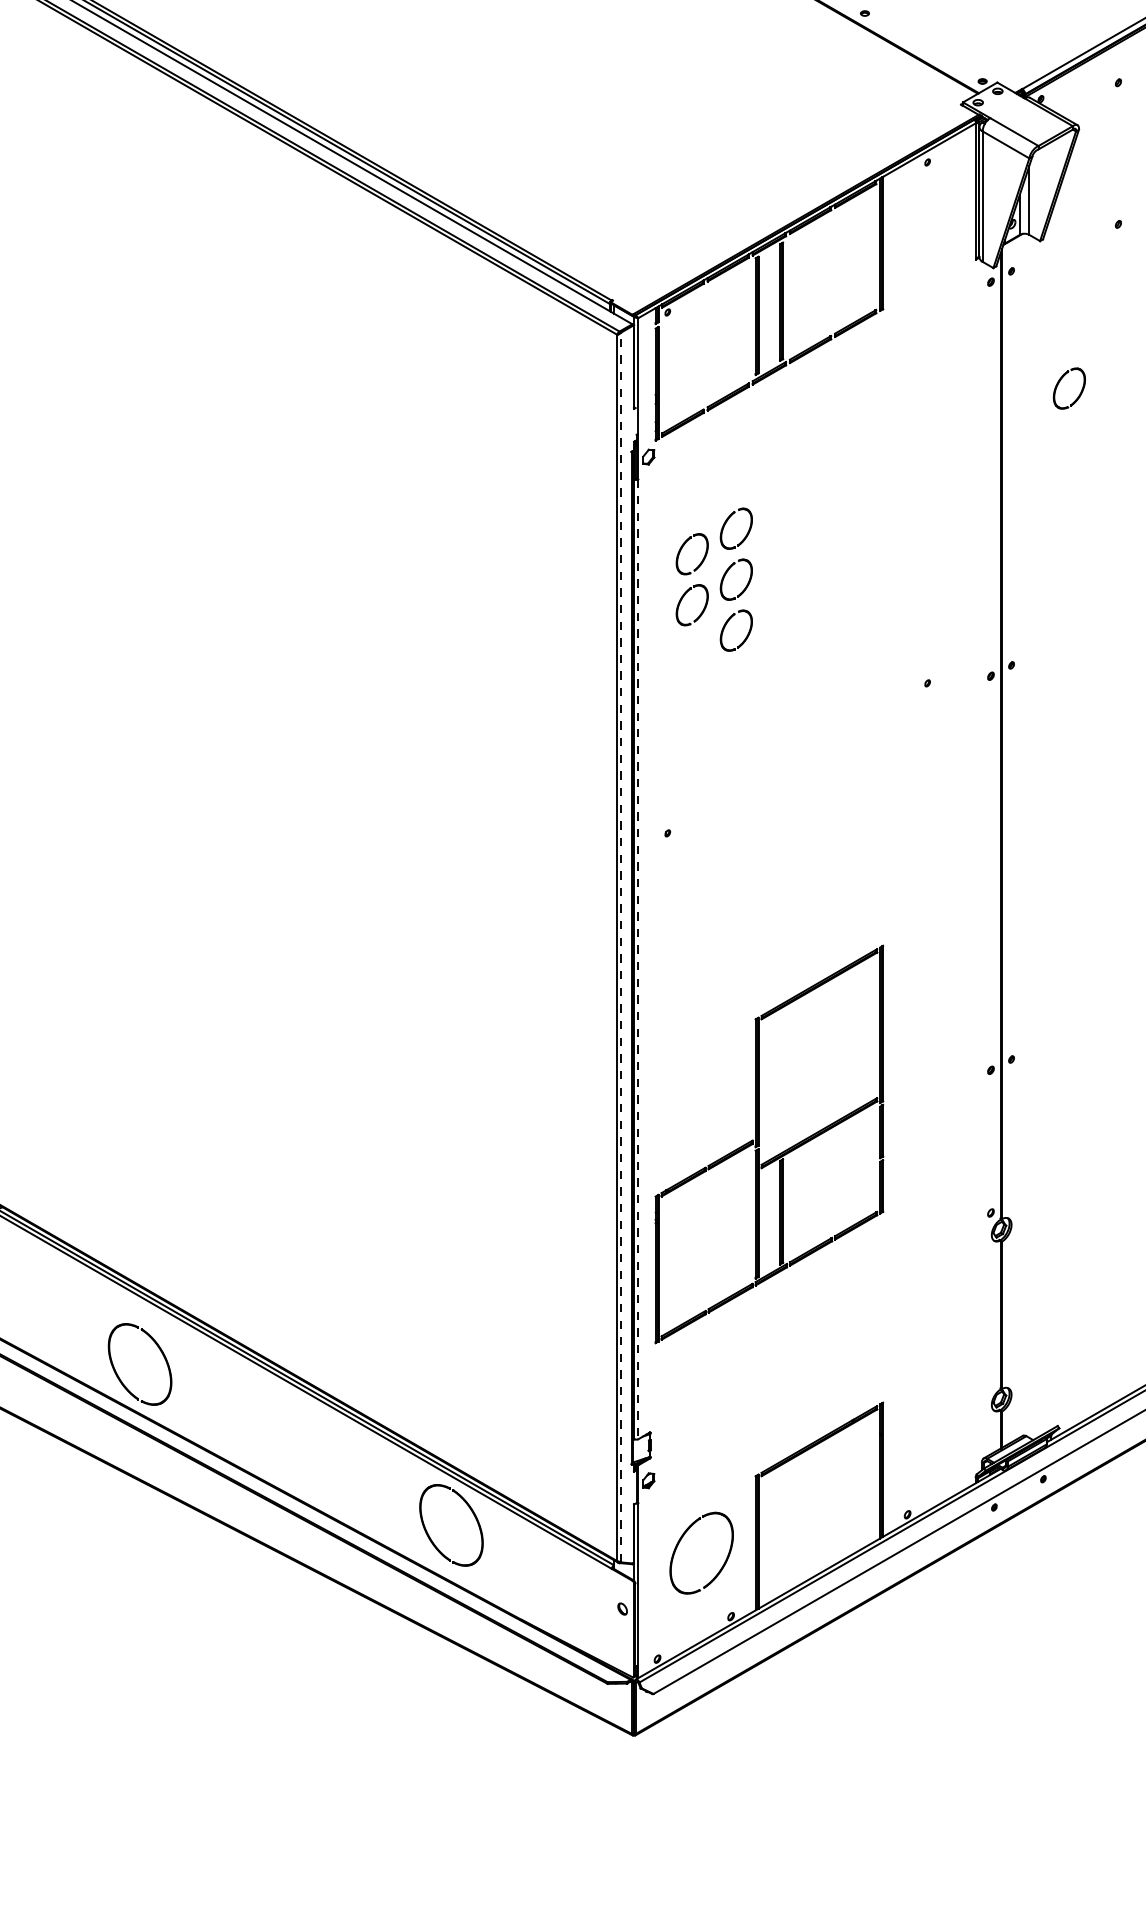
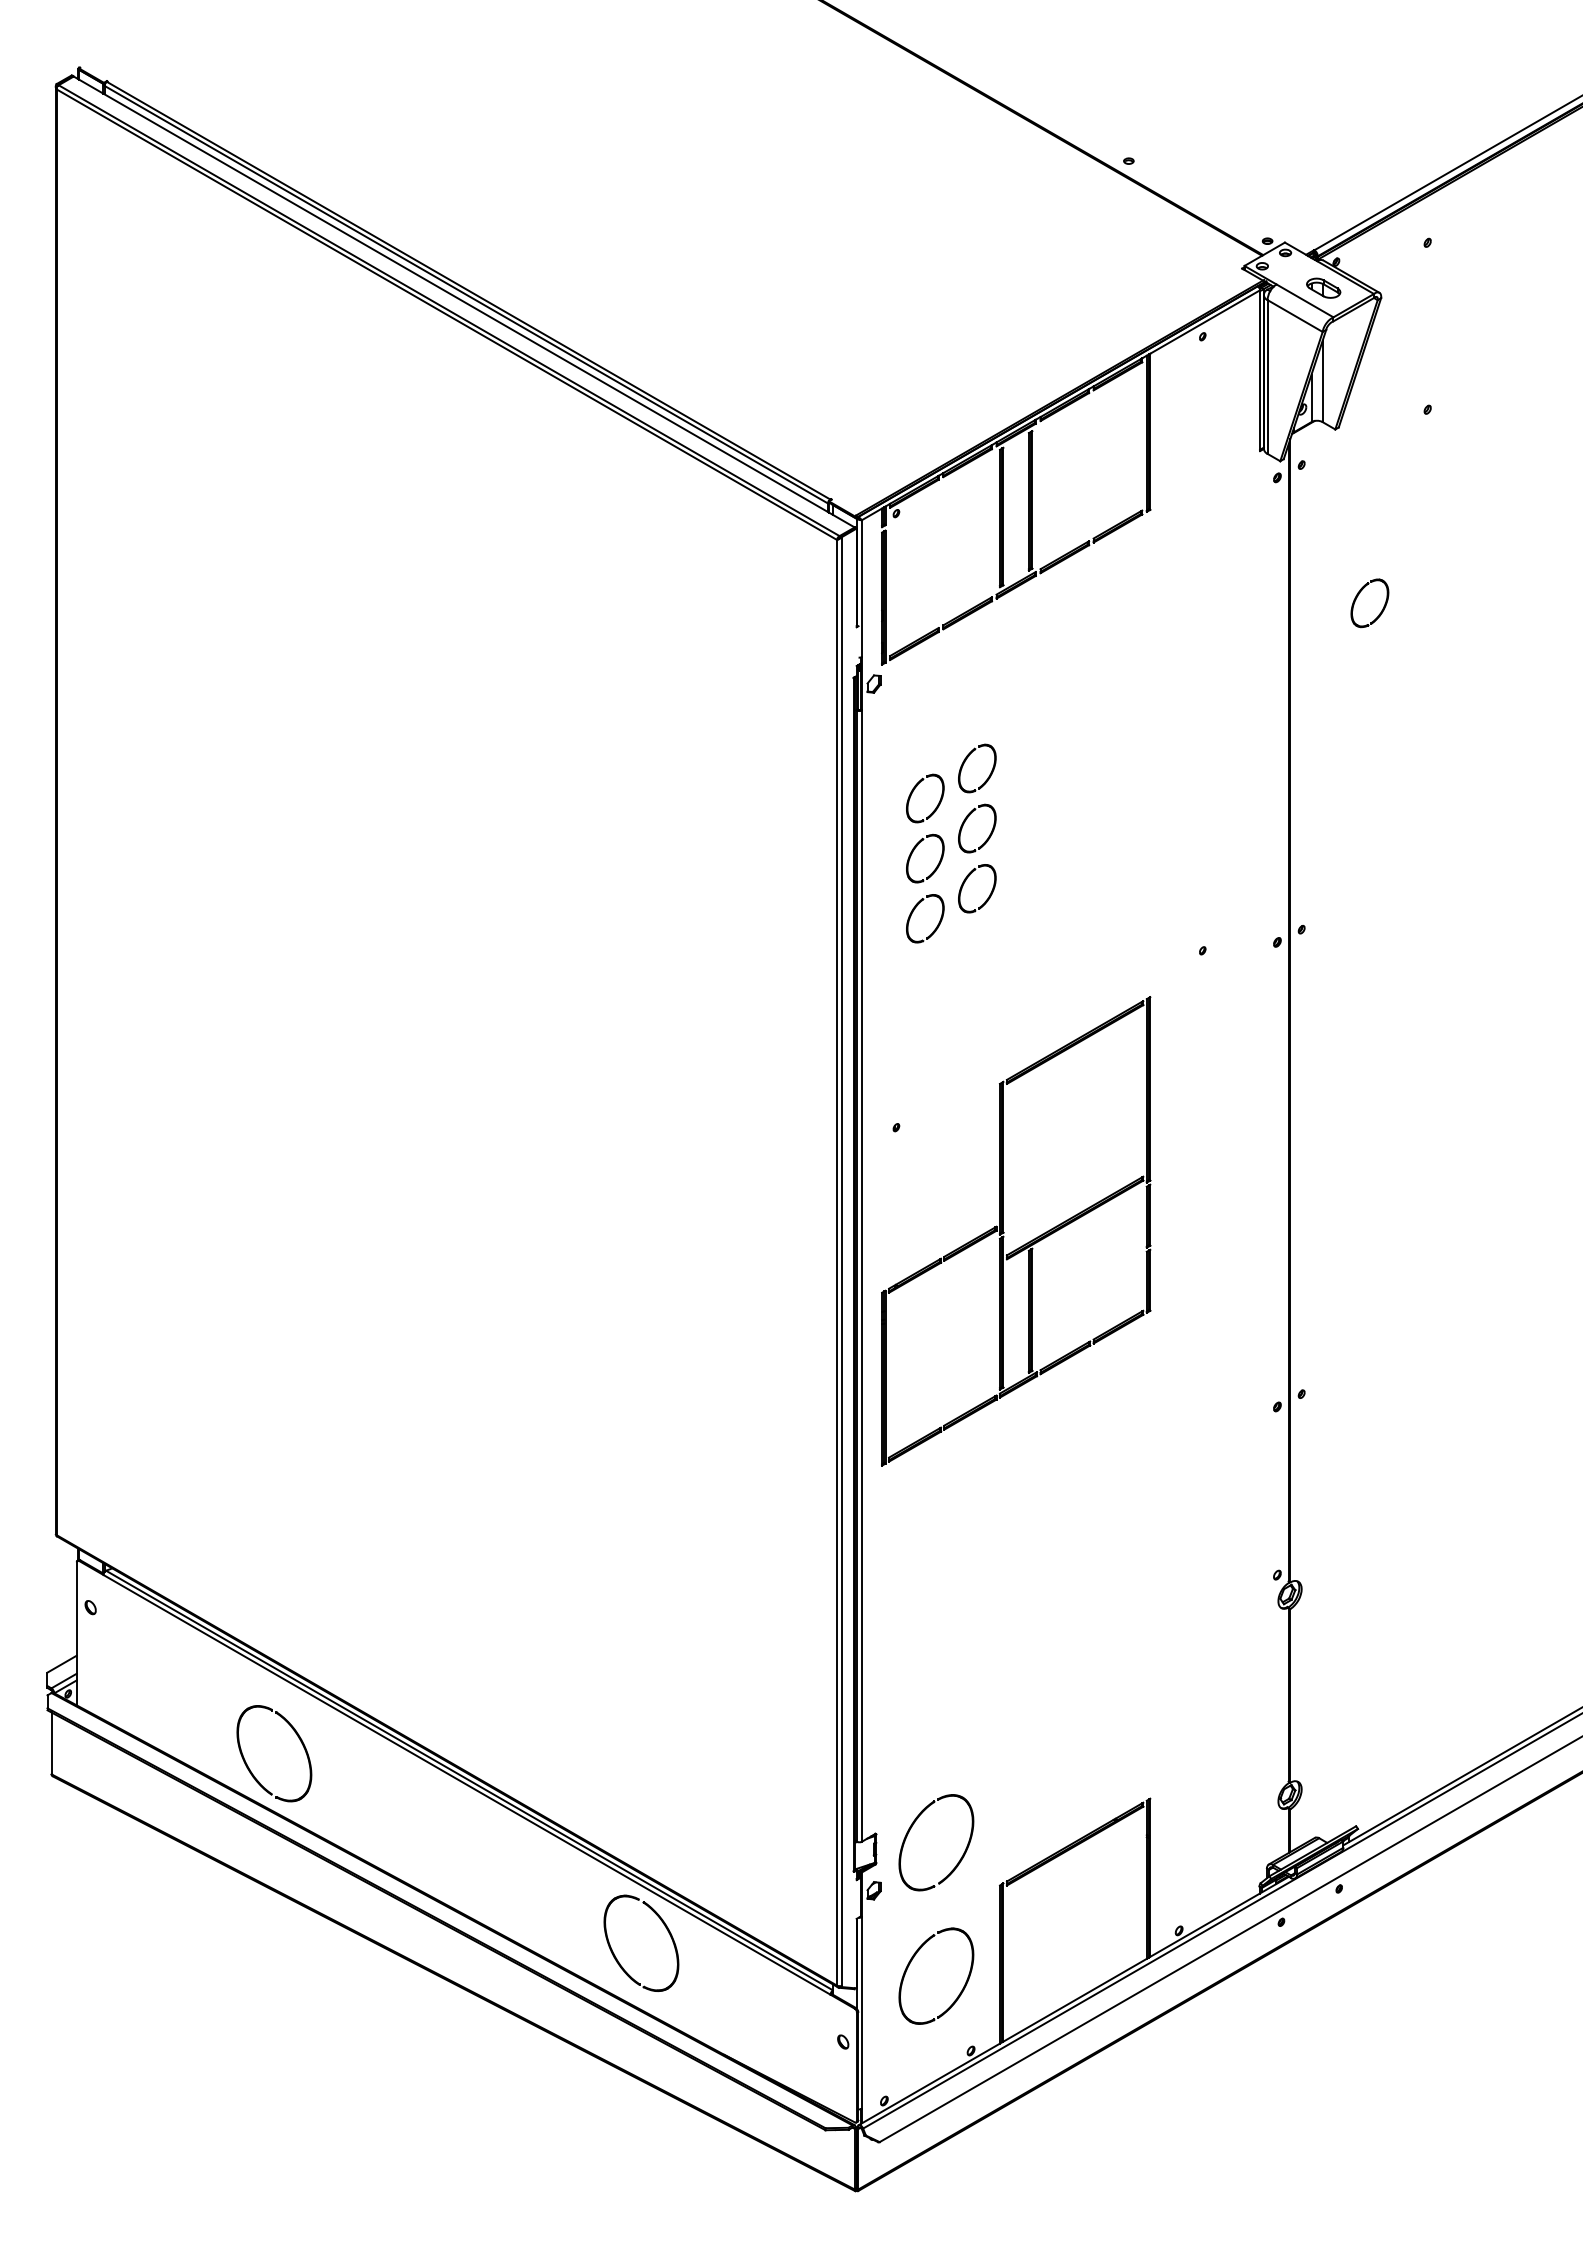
part: (1030, 120) -> (1323, 287), added
part: (682, 650) -> (913, 912), added
line: (621, 946) -> (841, 1261), dashed -> solid
line: (638, 959) -> (861, 1276), dashed -> solid
part: (759, 1145) -> (1004, 1232), moved
part: (682, 1425) -> (913, 1825), added

